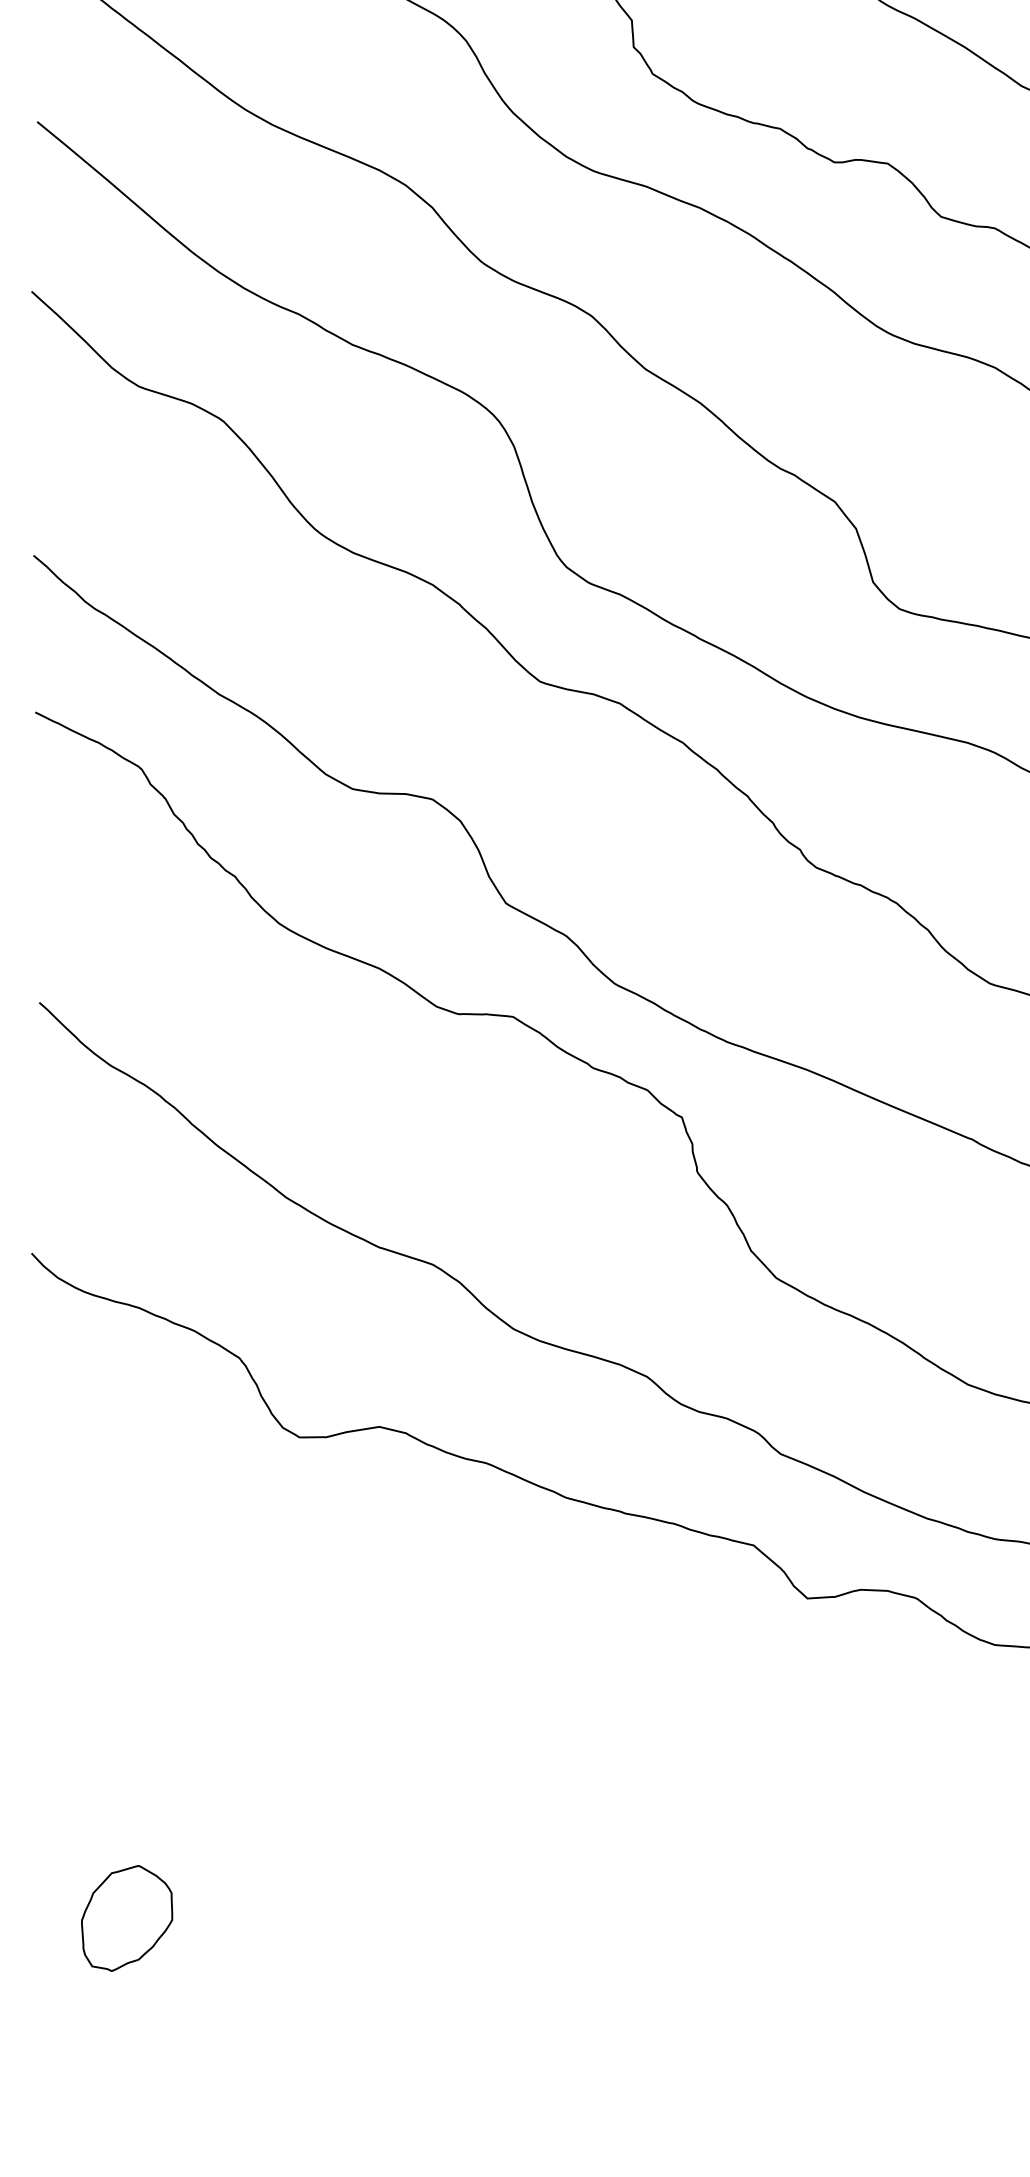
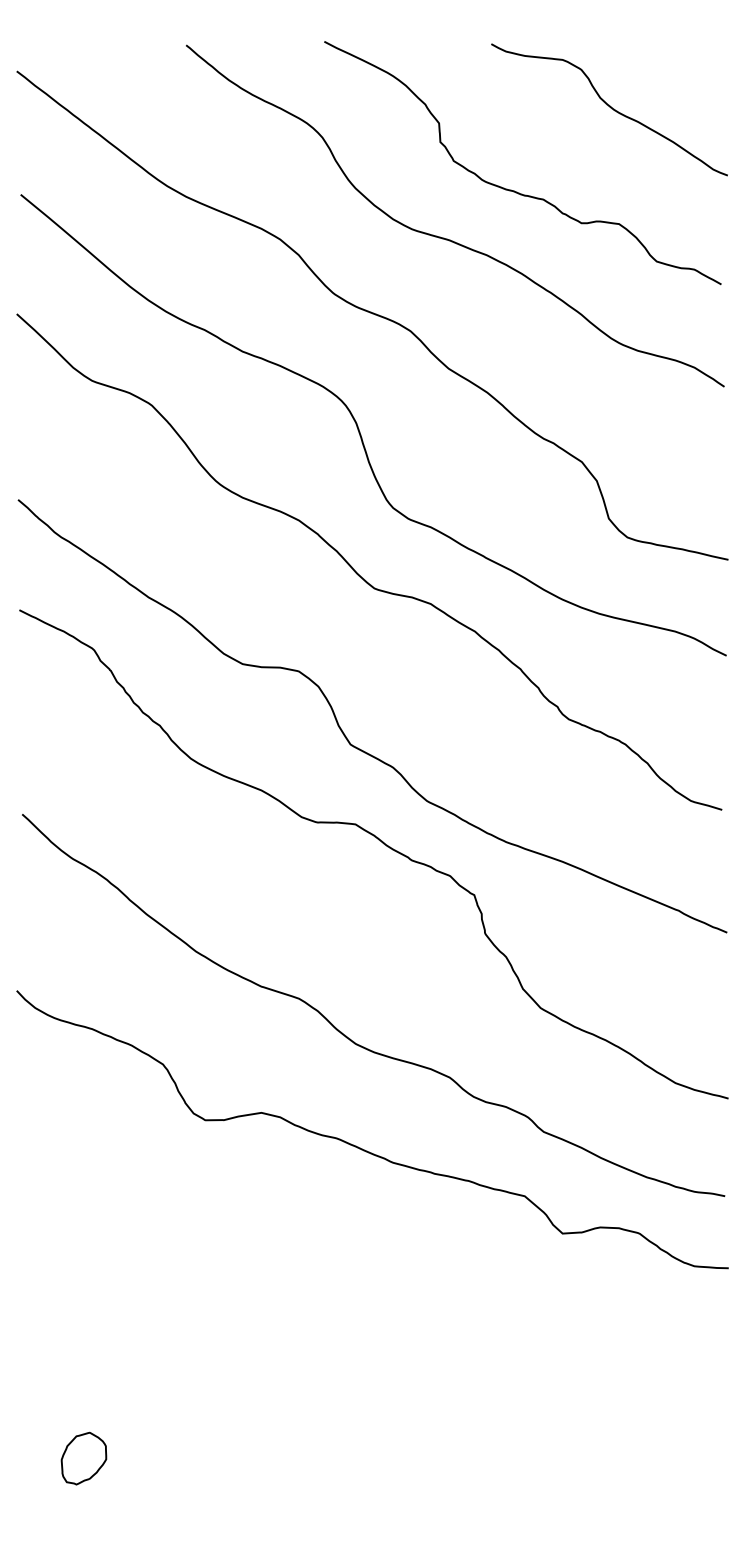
part: (126, 1918) -> (83, 1458), size x0.7

